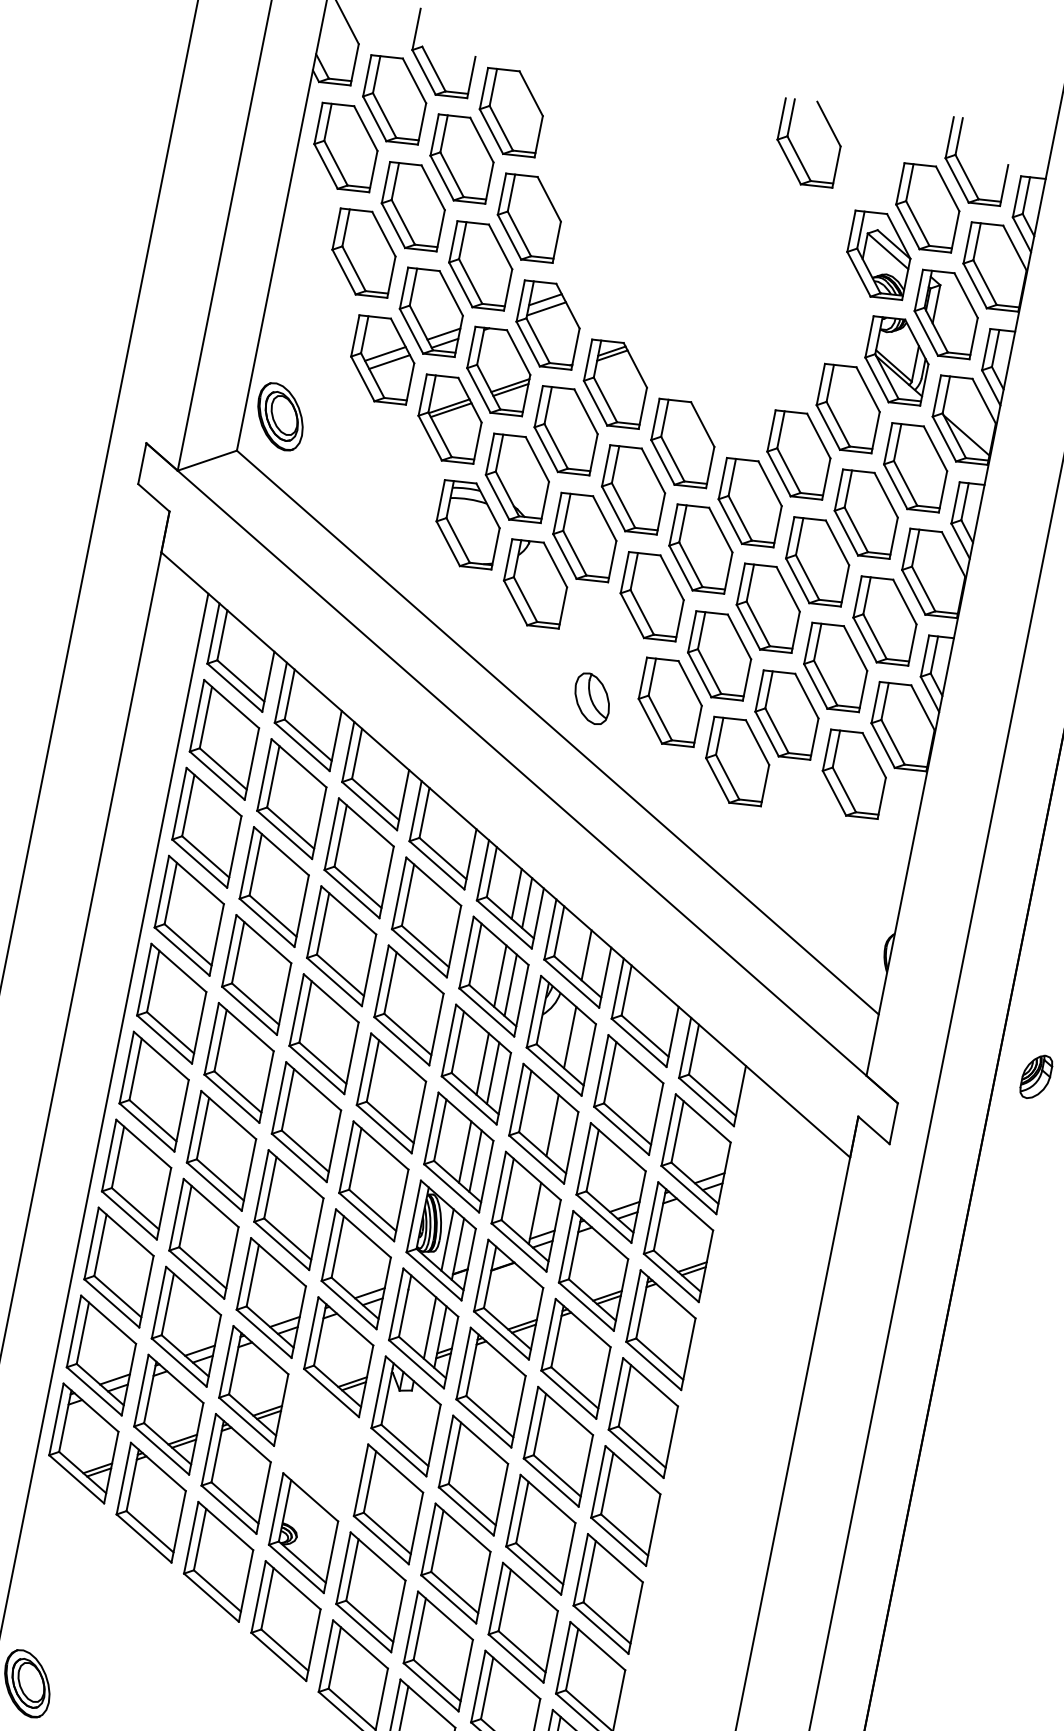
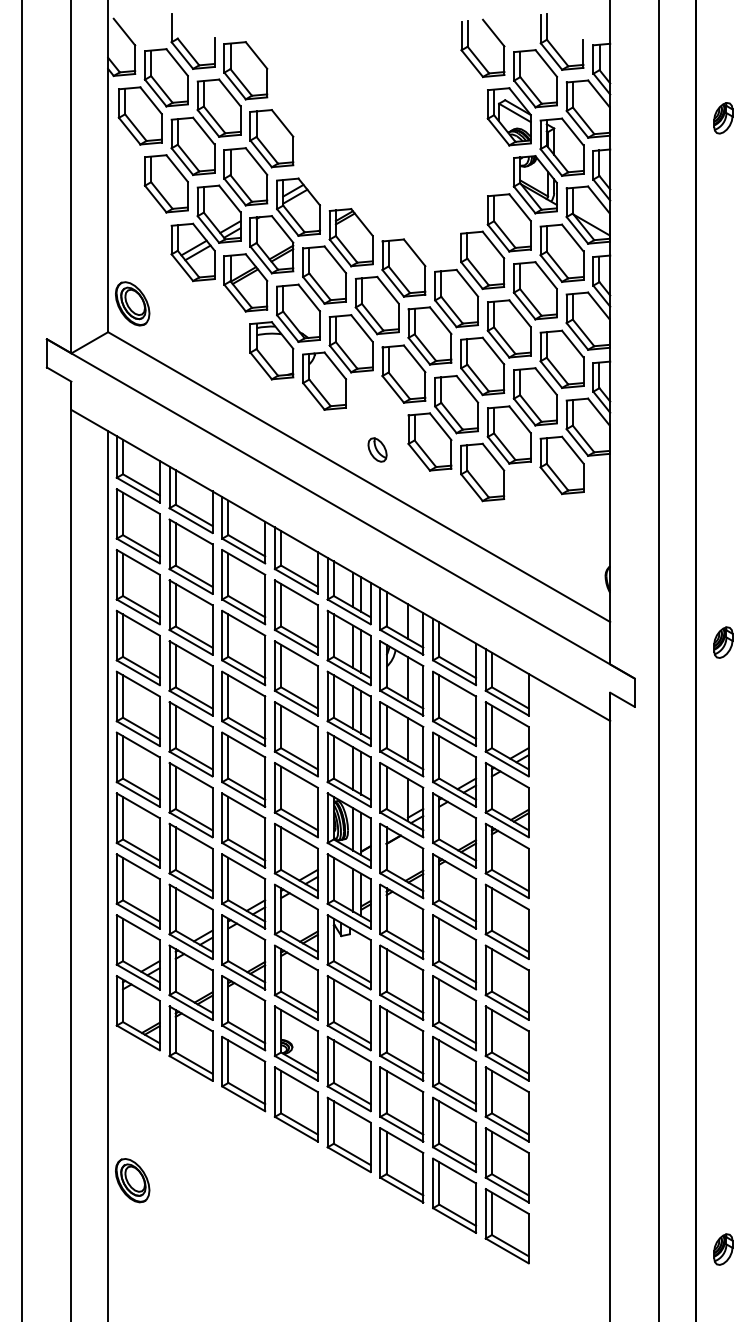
part: (796, 149) -> (475, 54), moved
part: (592, 697) -> (377, 449), size x0.71
part: (319, 1444) -> (295, 982), added

